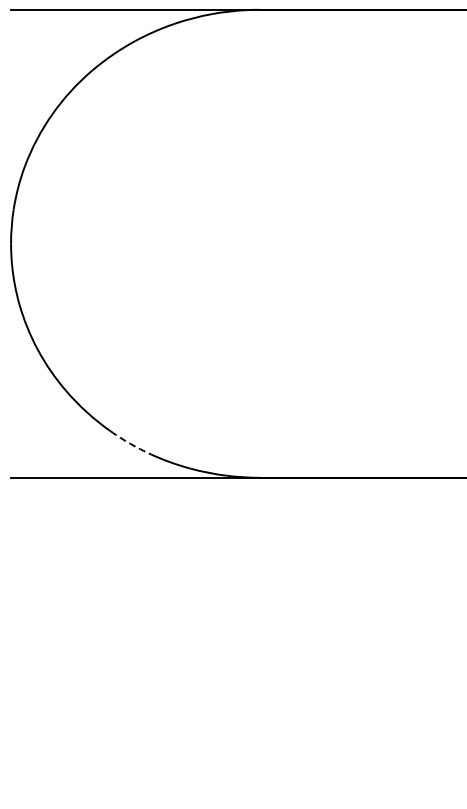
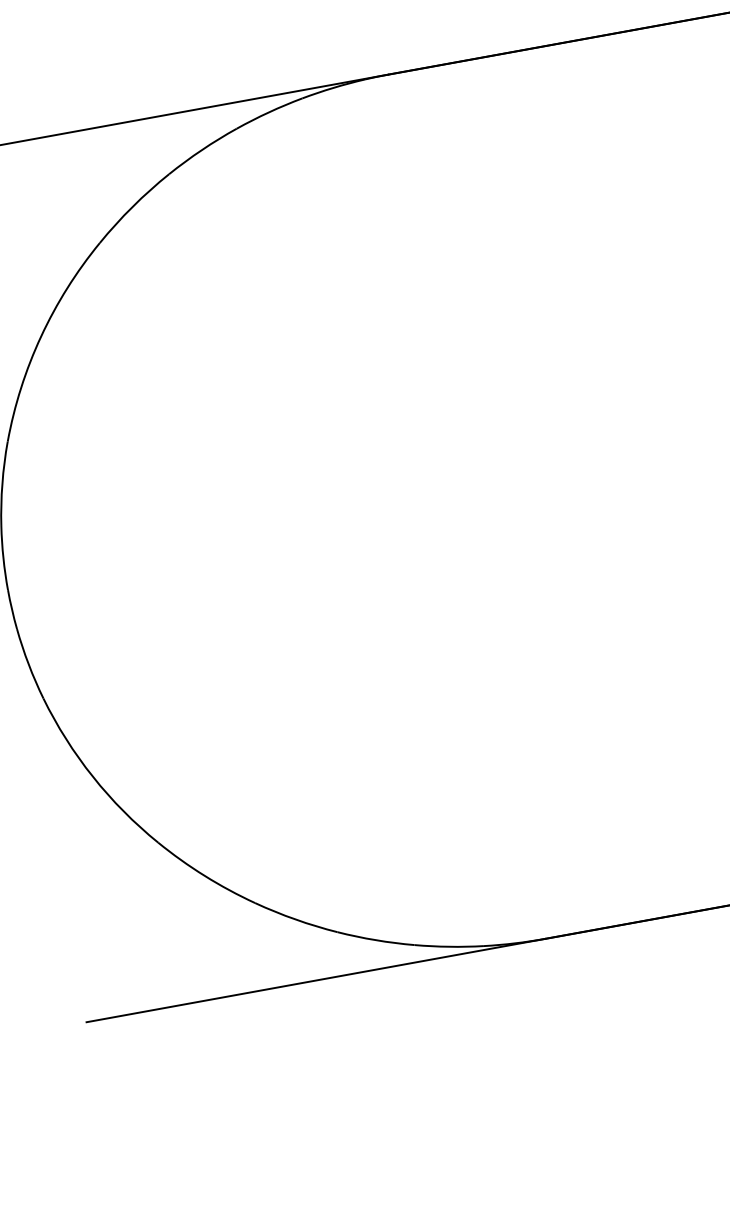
arc: (130, 443) -> (295, 918), dashed -> solid

